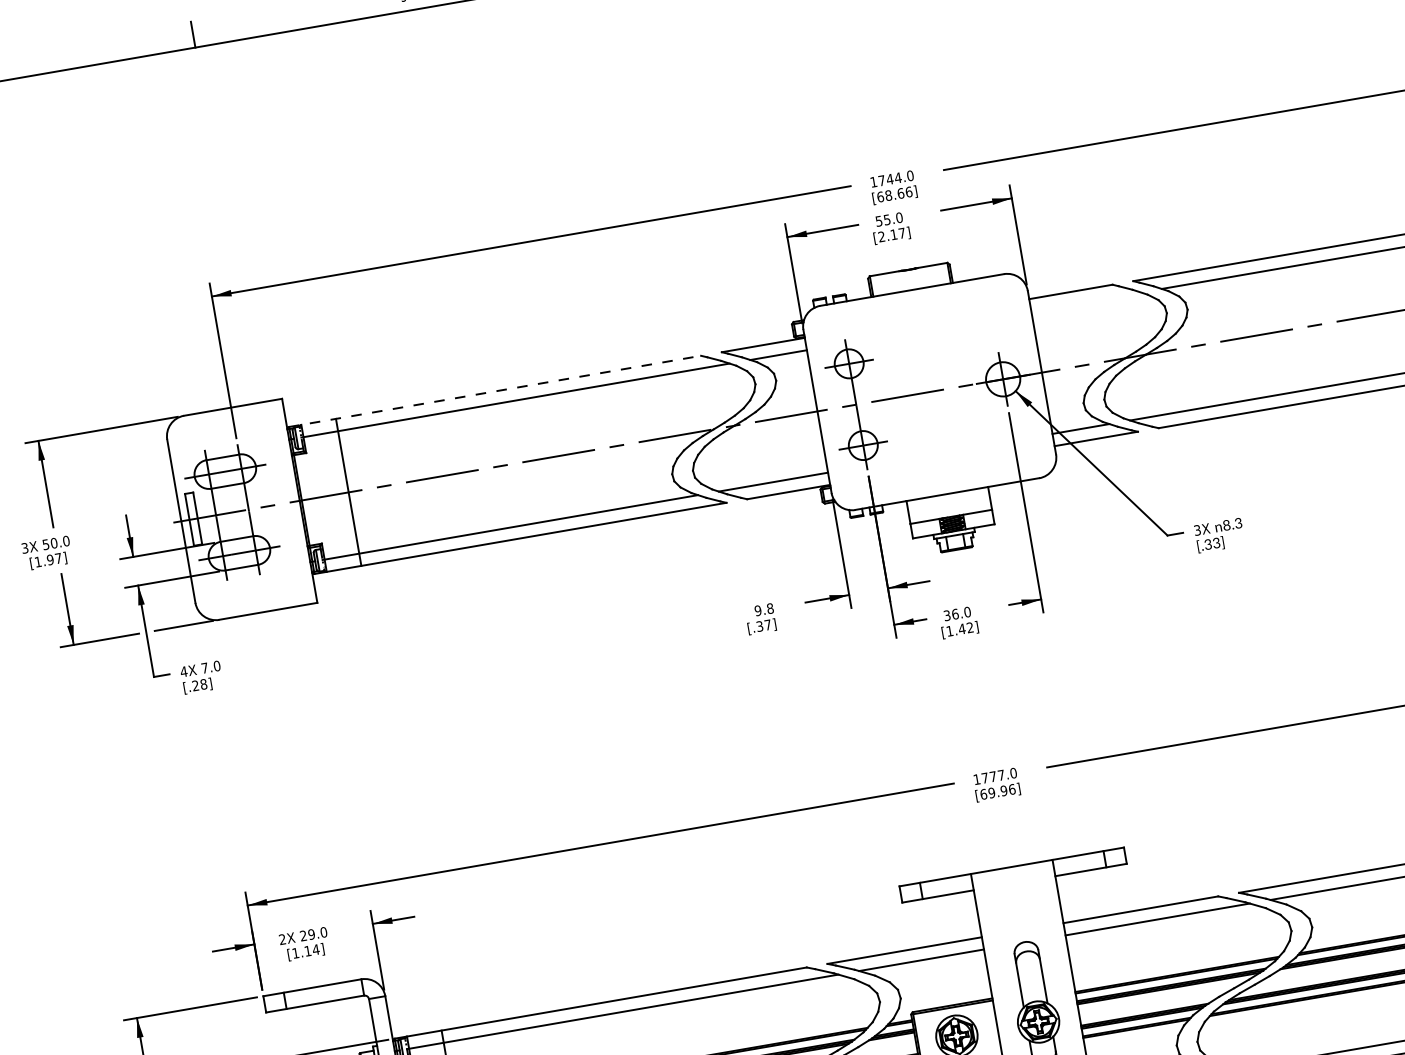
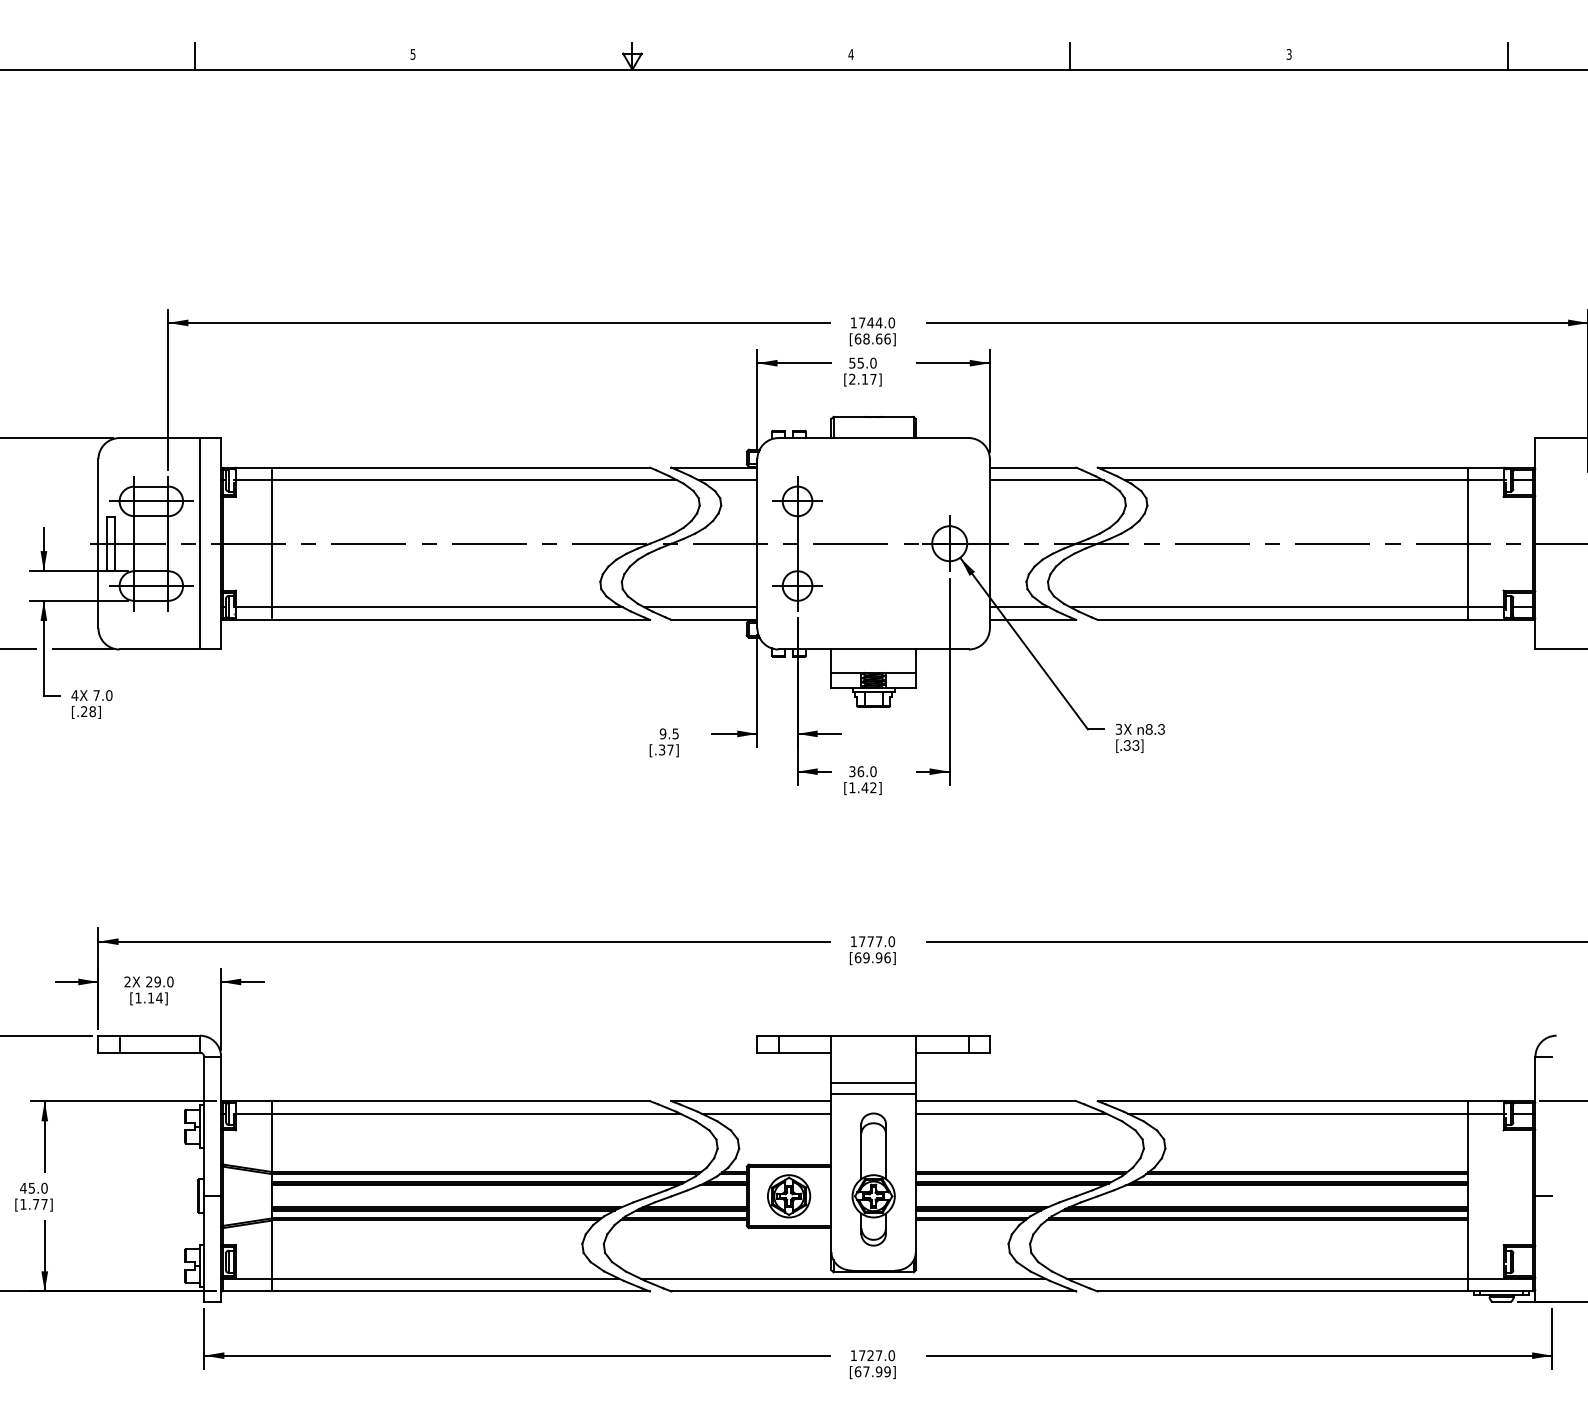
line: (1086, 302) -> (1046, 480), added
line: (495, 391) -> (437, 467), dashed -> solid
line: (278, 504) -> (199, 543), added
text: (770, 608) -> (675, 733), 9.8 -> 9.5
line: (1019, 912) -> (873, 1082), added
line: (1021, 923) -> (873, 1094), added

